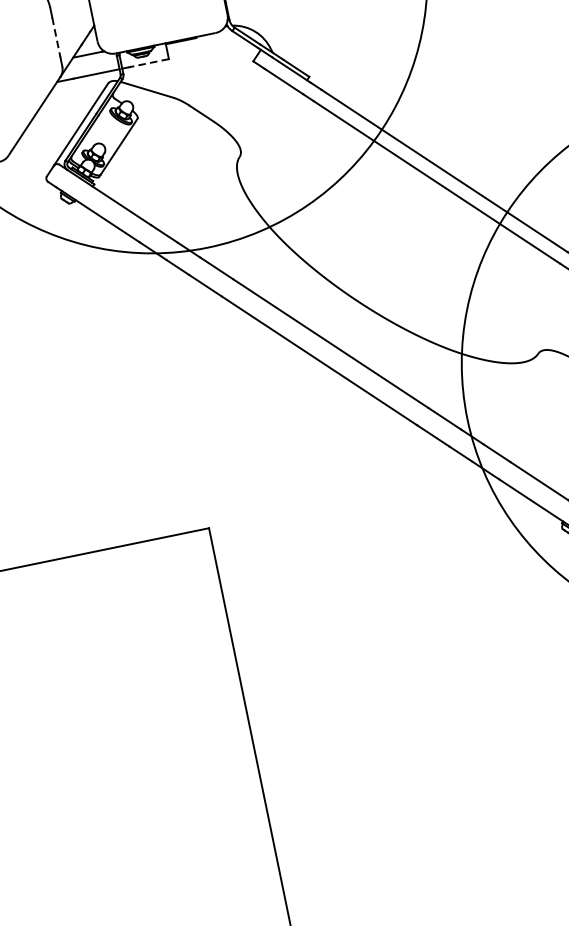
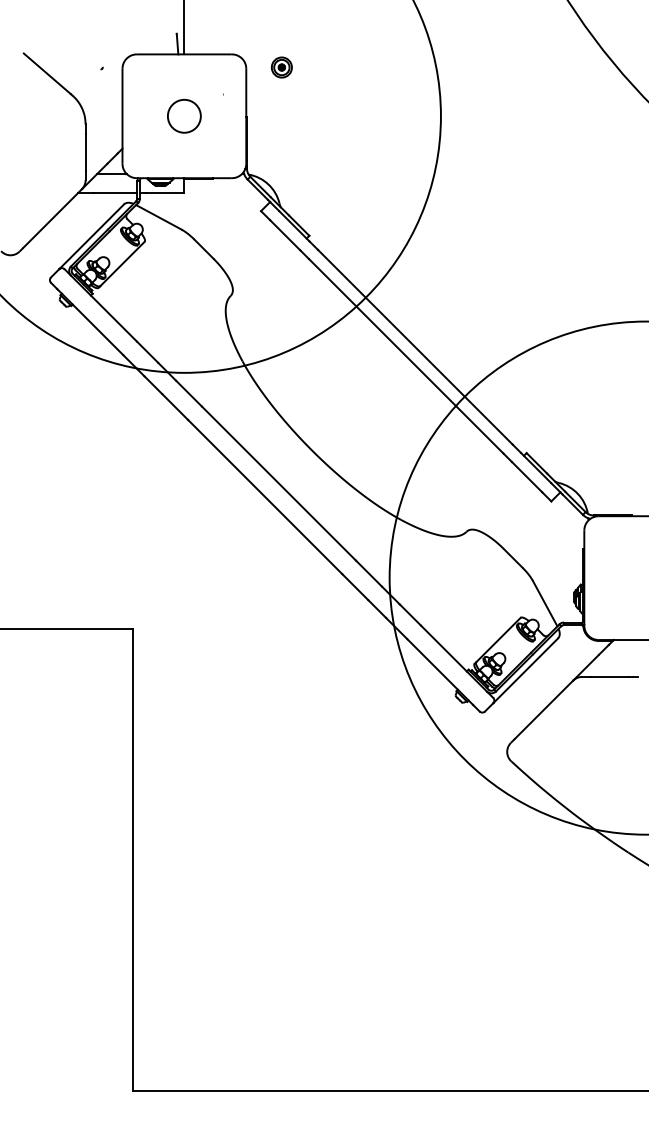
line: (56, 37) -> (85, 152), dashed -> solid
line: (148, 63) -> (164, 193), dashed -> solid

